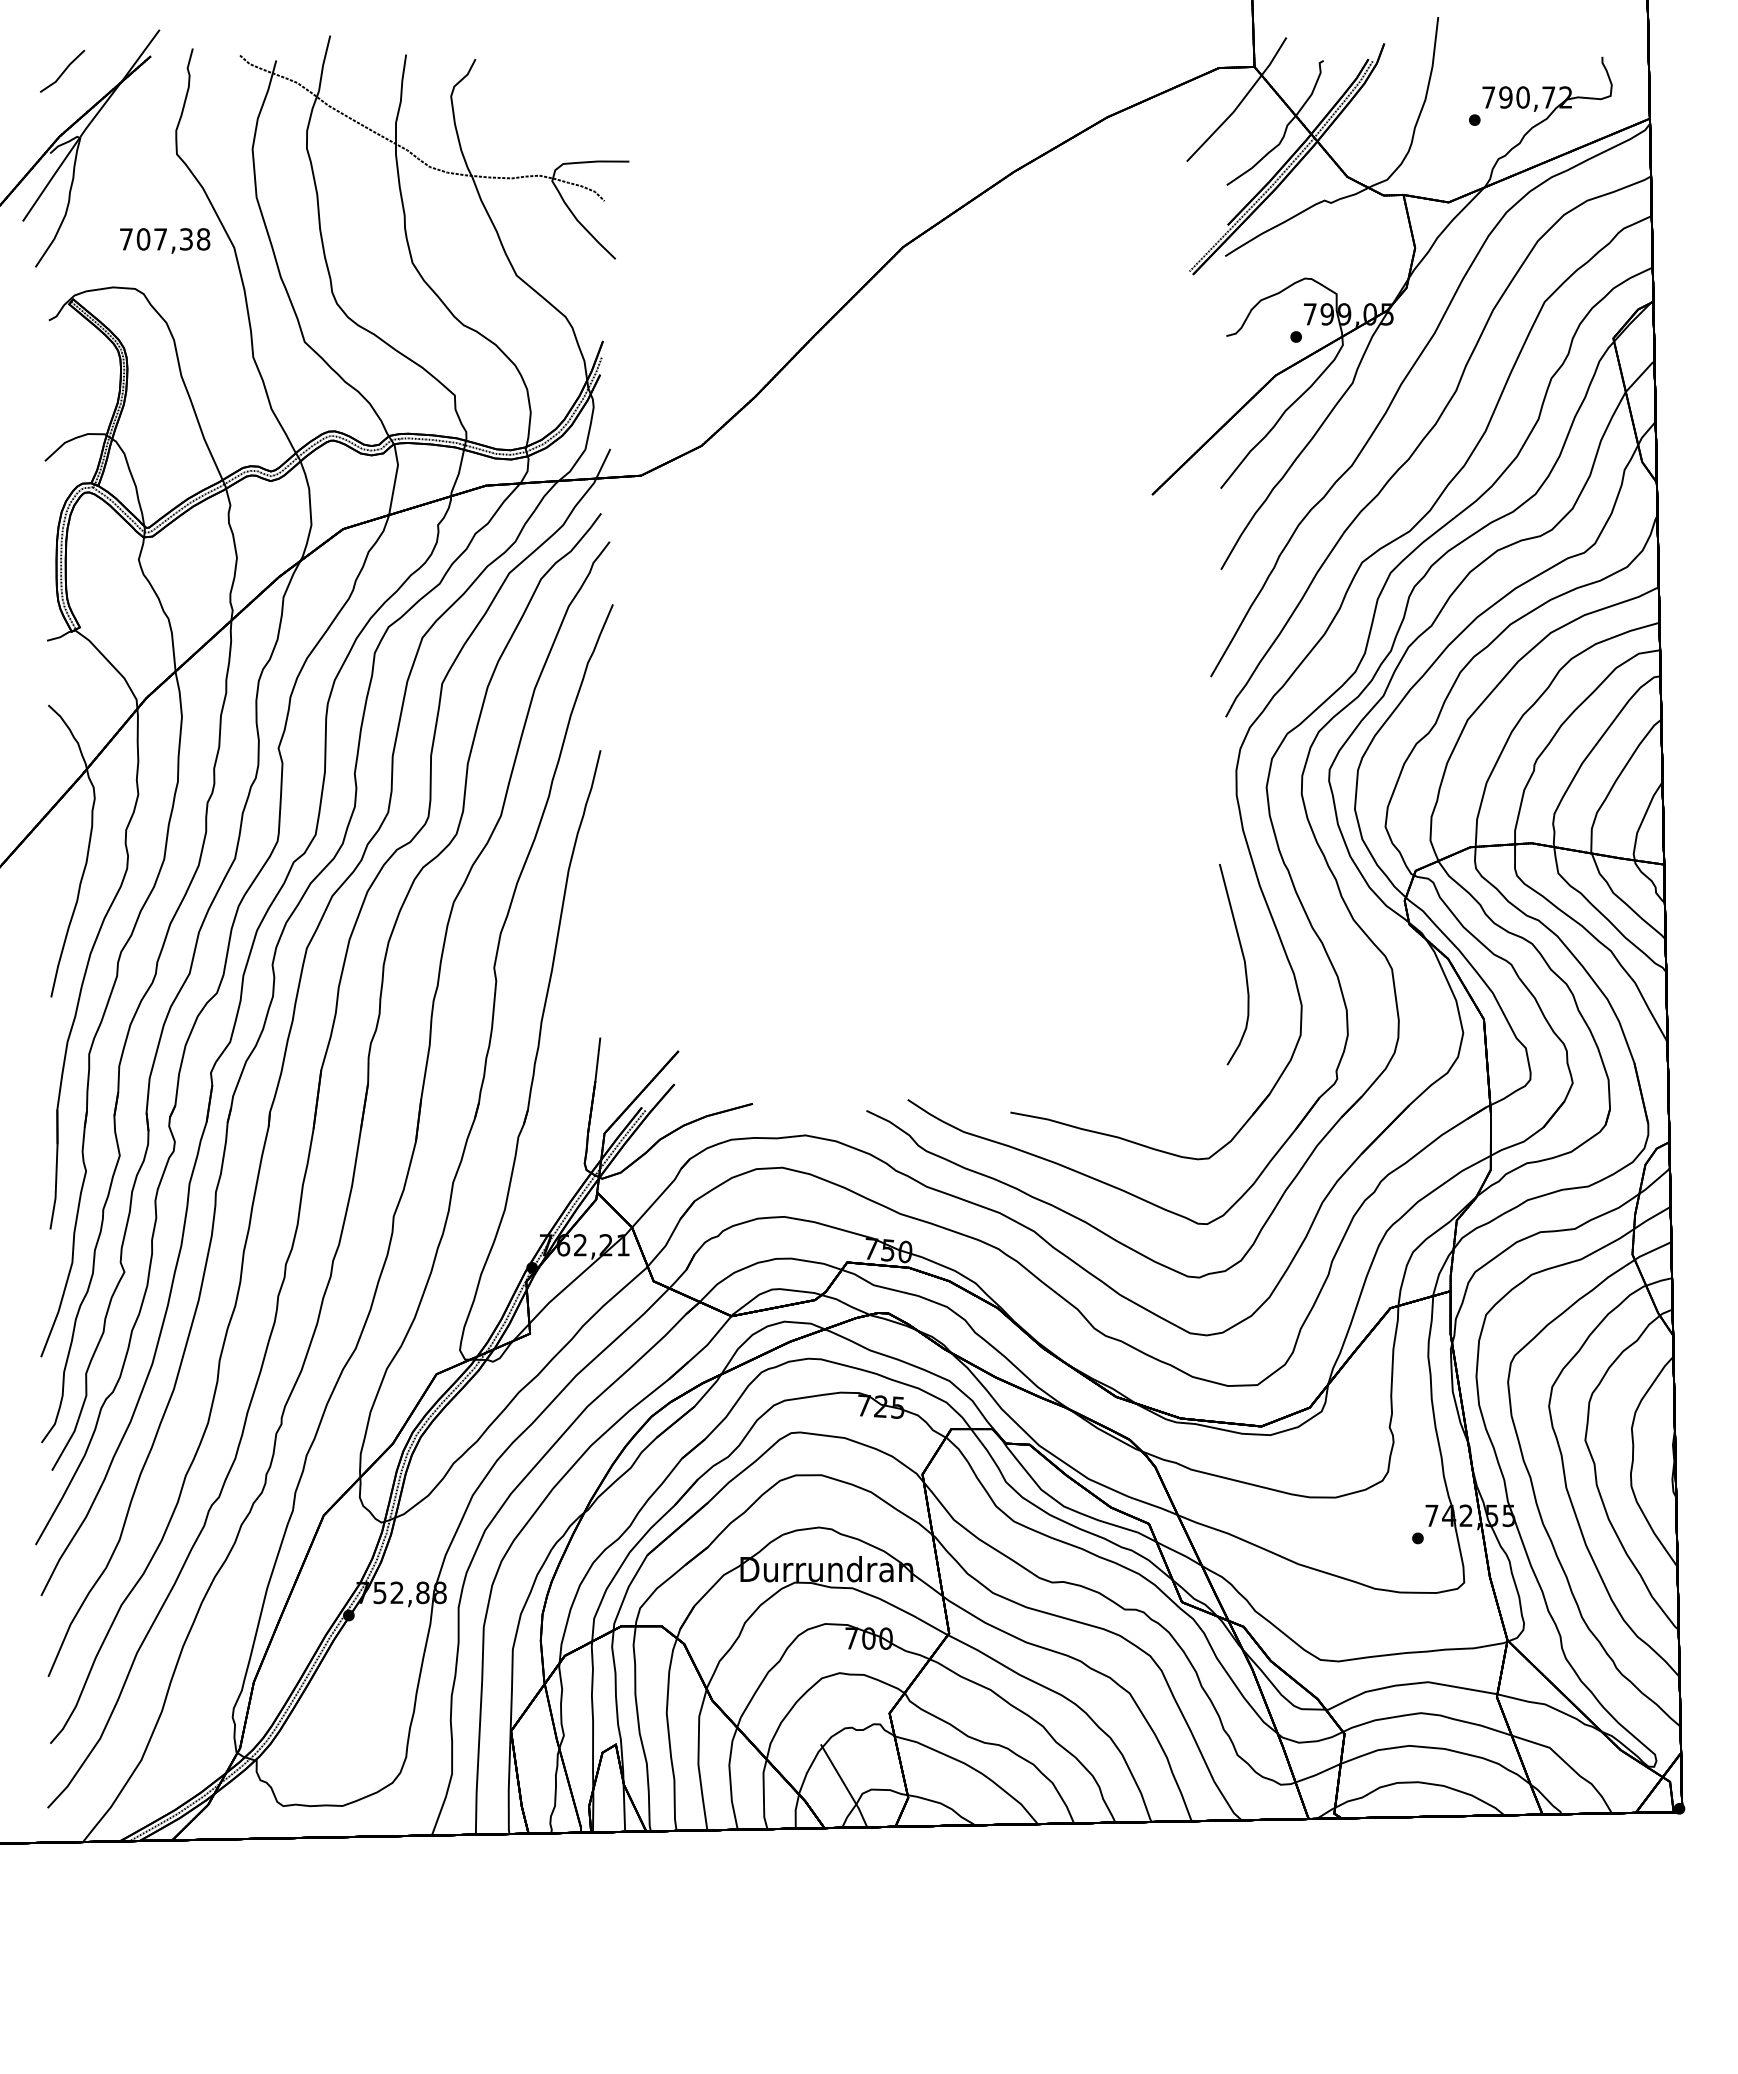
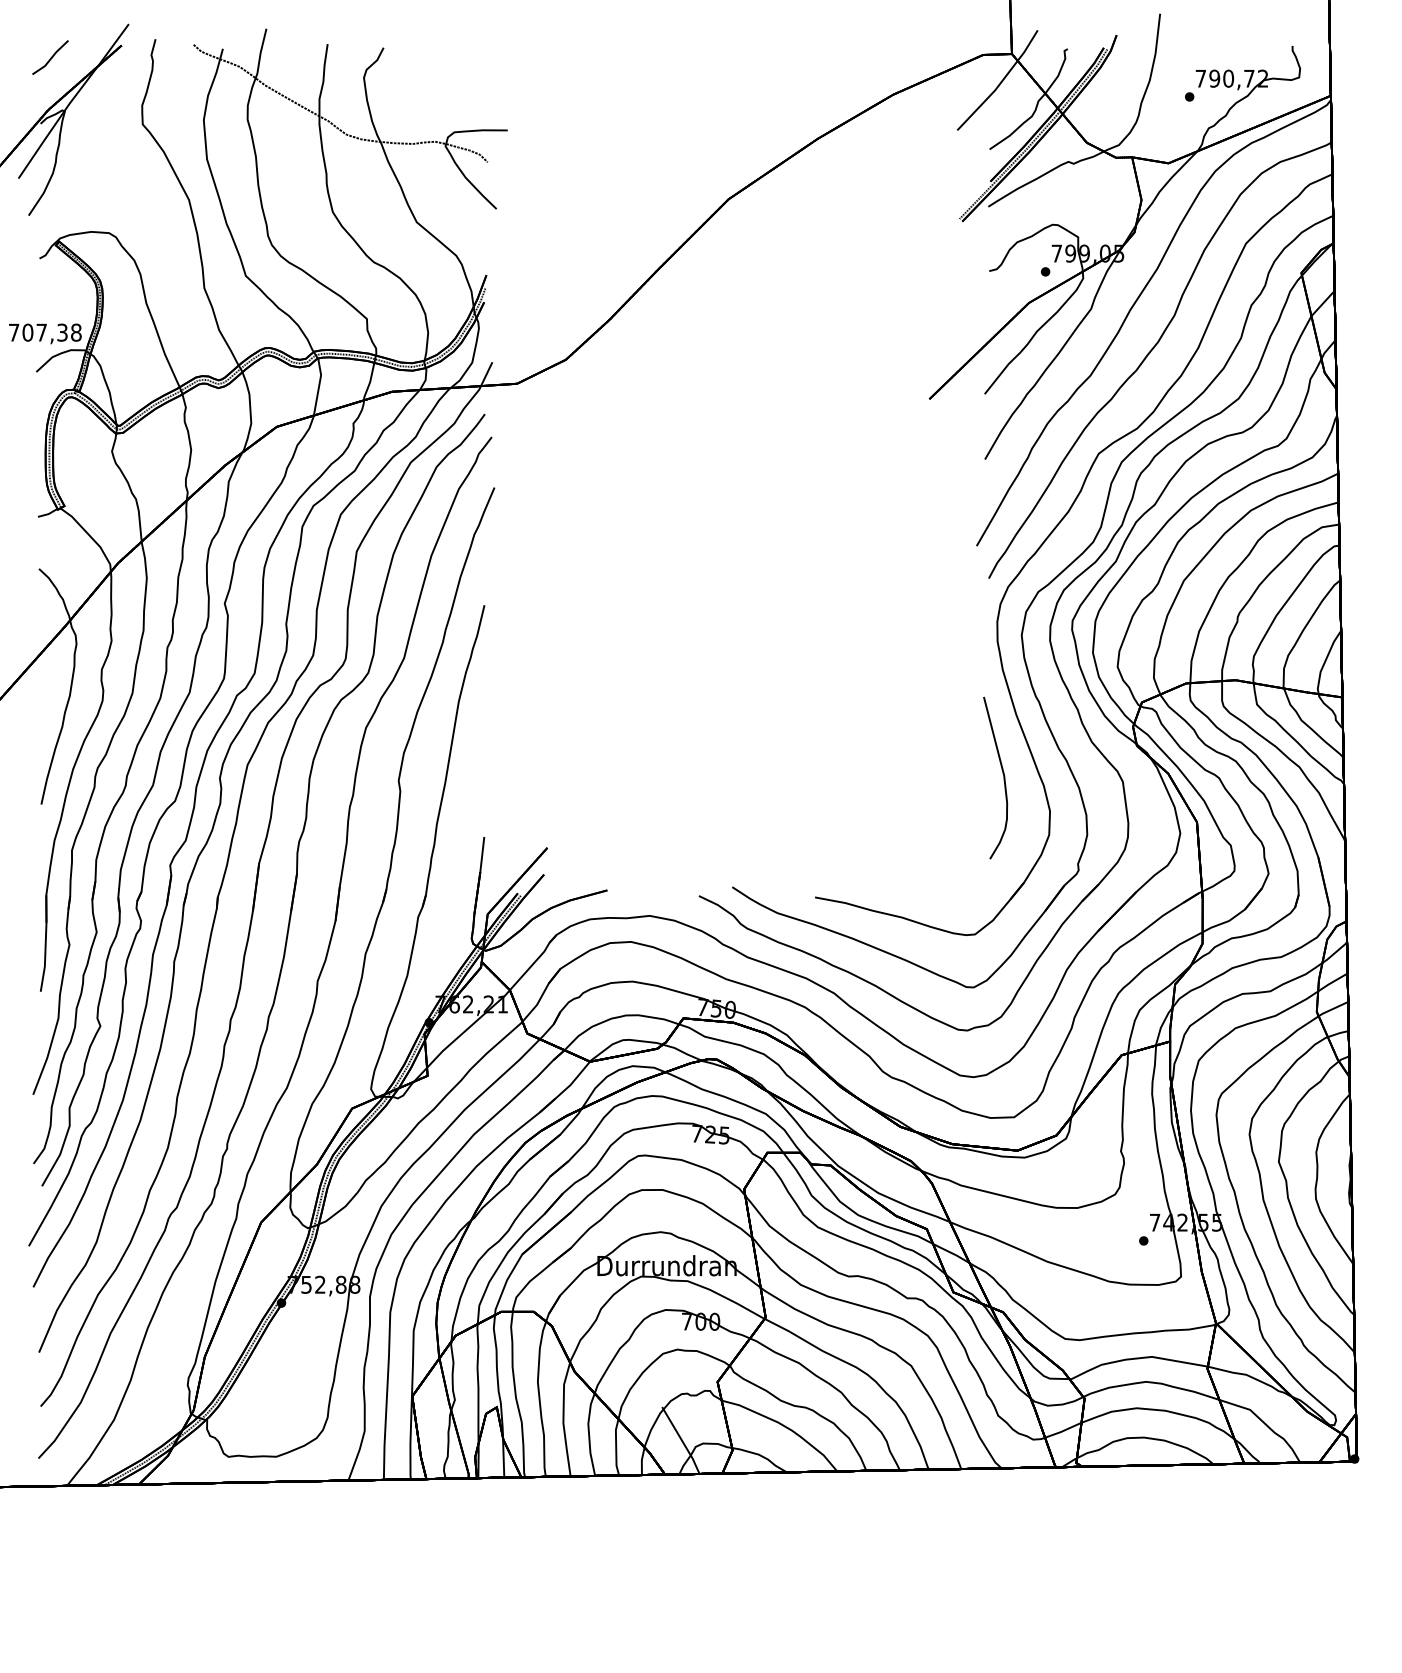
text: (165, 240) -> (45, 333), moved

